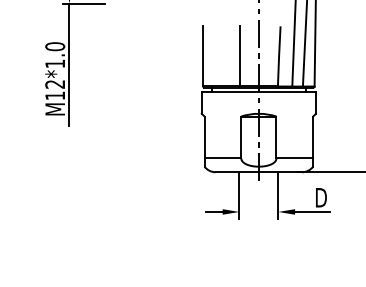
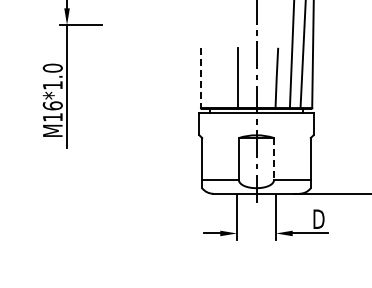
line: (202, 57) -> (200, 78), solid -> dashed
text: (54, 84) -> (52, 105), M12*1.0 -> M16*1.0
line: (276, 137) -> (274, 158), solid -> dashed

